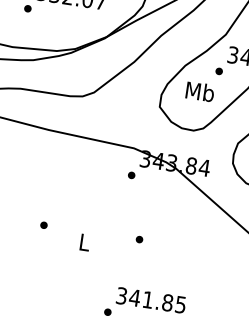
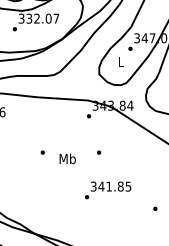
text: (200, 92) -> (121, 62), Mb -> L
text: (84, 241) -> (67, 158), L -> Mb

